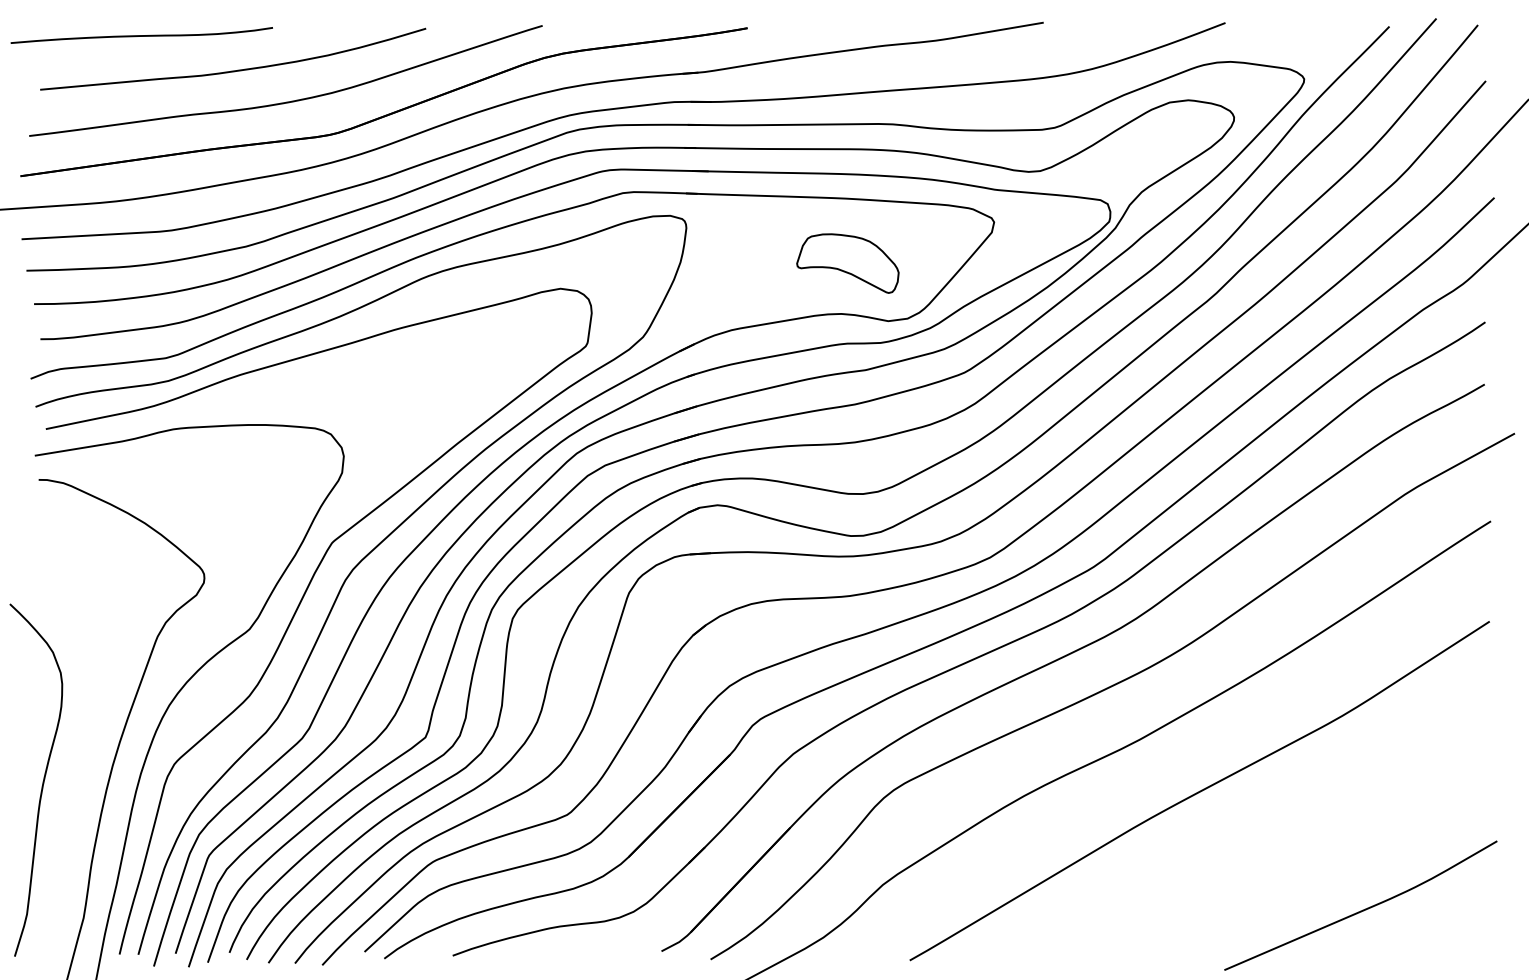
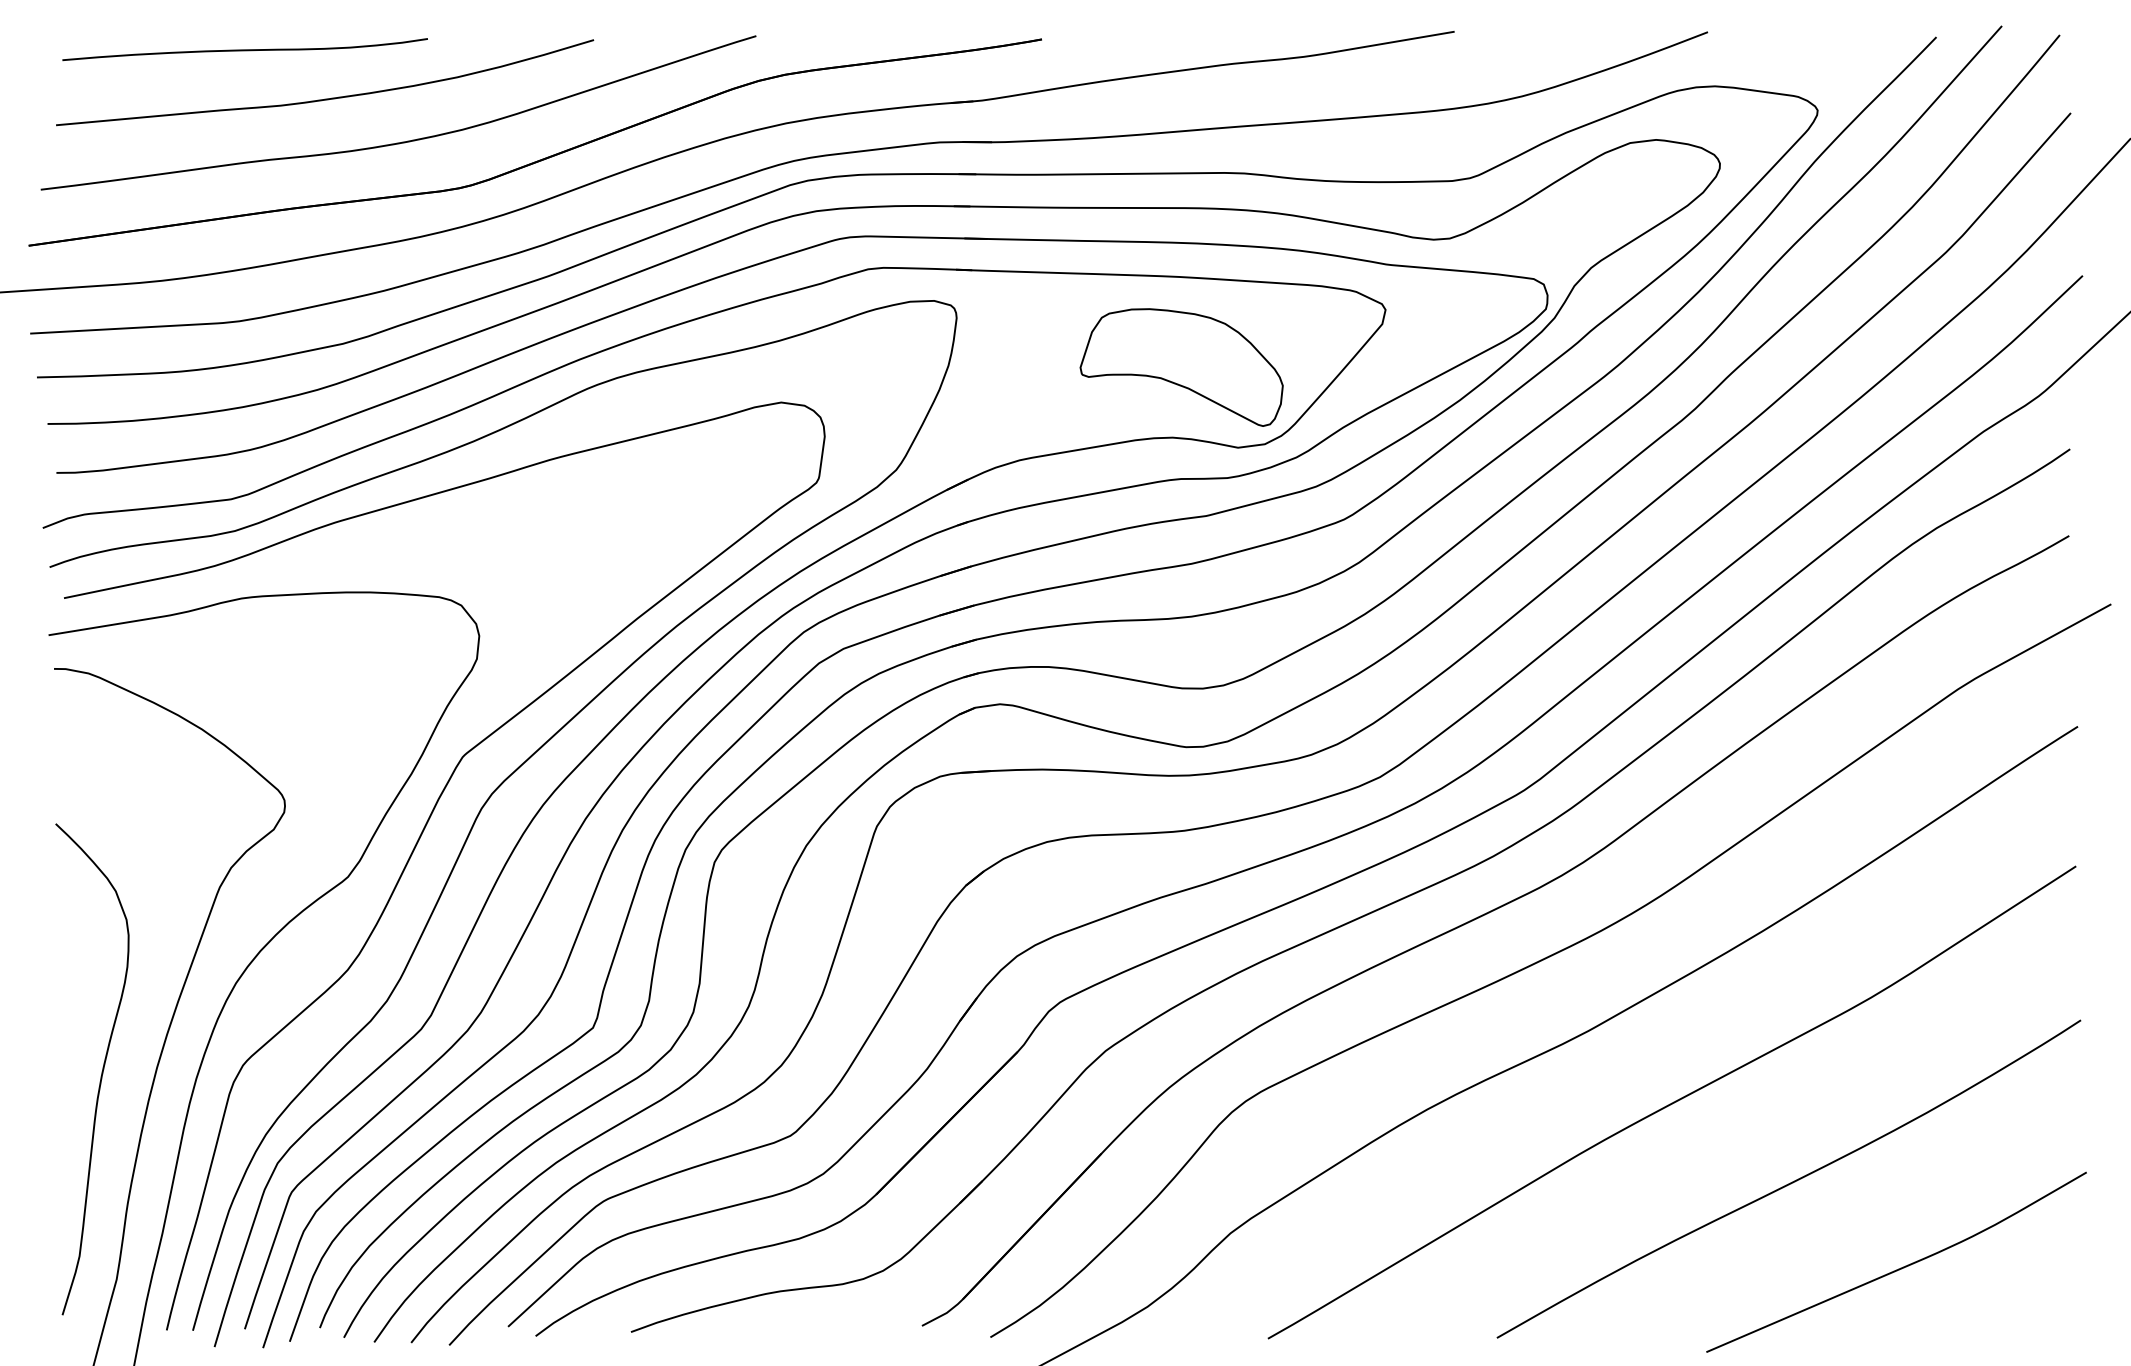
curve: (141, 35) -> (244, 49), moved
part: (847, 263) -> (1181, 367), size x1.43
curve: (42, 781) -> (101, 1071), moved
curve: (1285, 847) -> (1791, 1181), added

